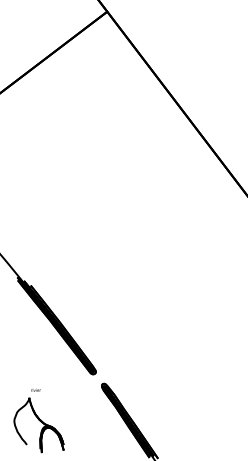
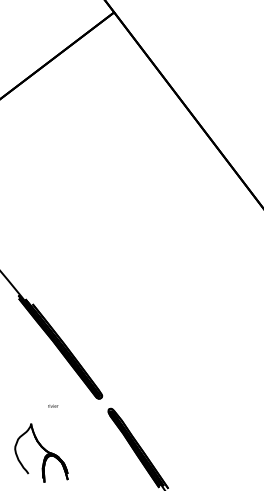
text: (35, 389) -> (52, 405), moved

